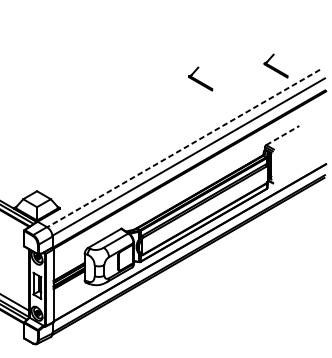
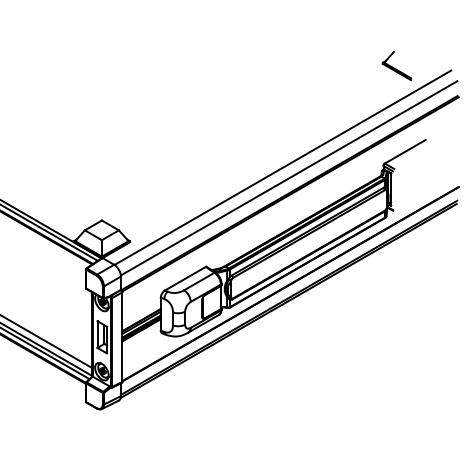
part: (200, 78) -> (303, 81), removed
line: (282, 135) -> (405, 151), dashed -> solid
line: (183, 149) -> (282, 168), dashed -> solid

